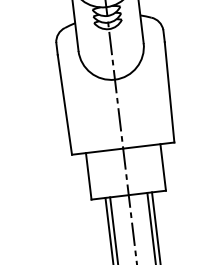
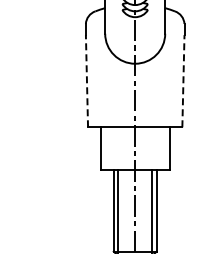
line: (169, 91) -> (183, 80), solid -> dashed
line: (64, 104) -> (86, 80), solid -> dashed

